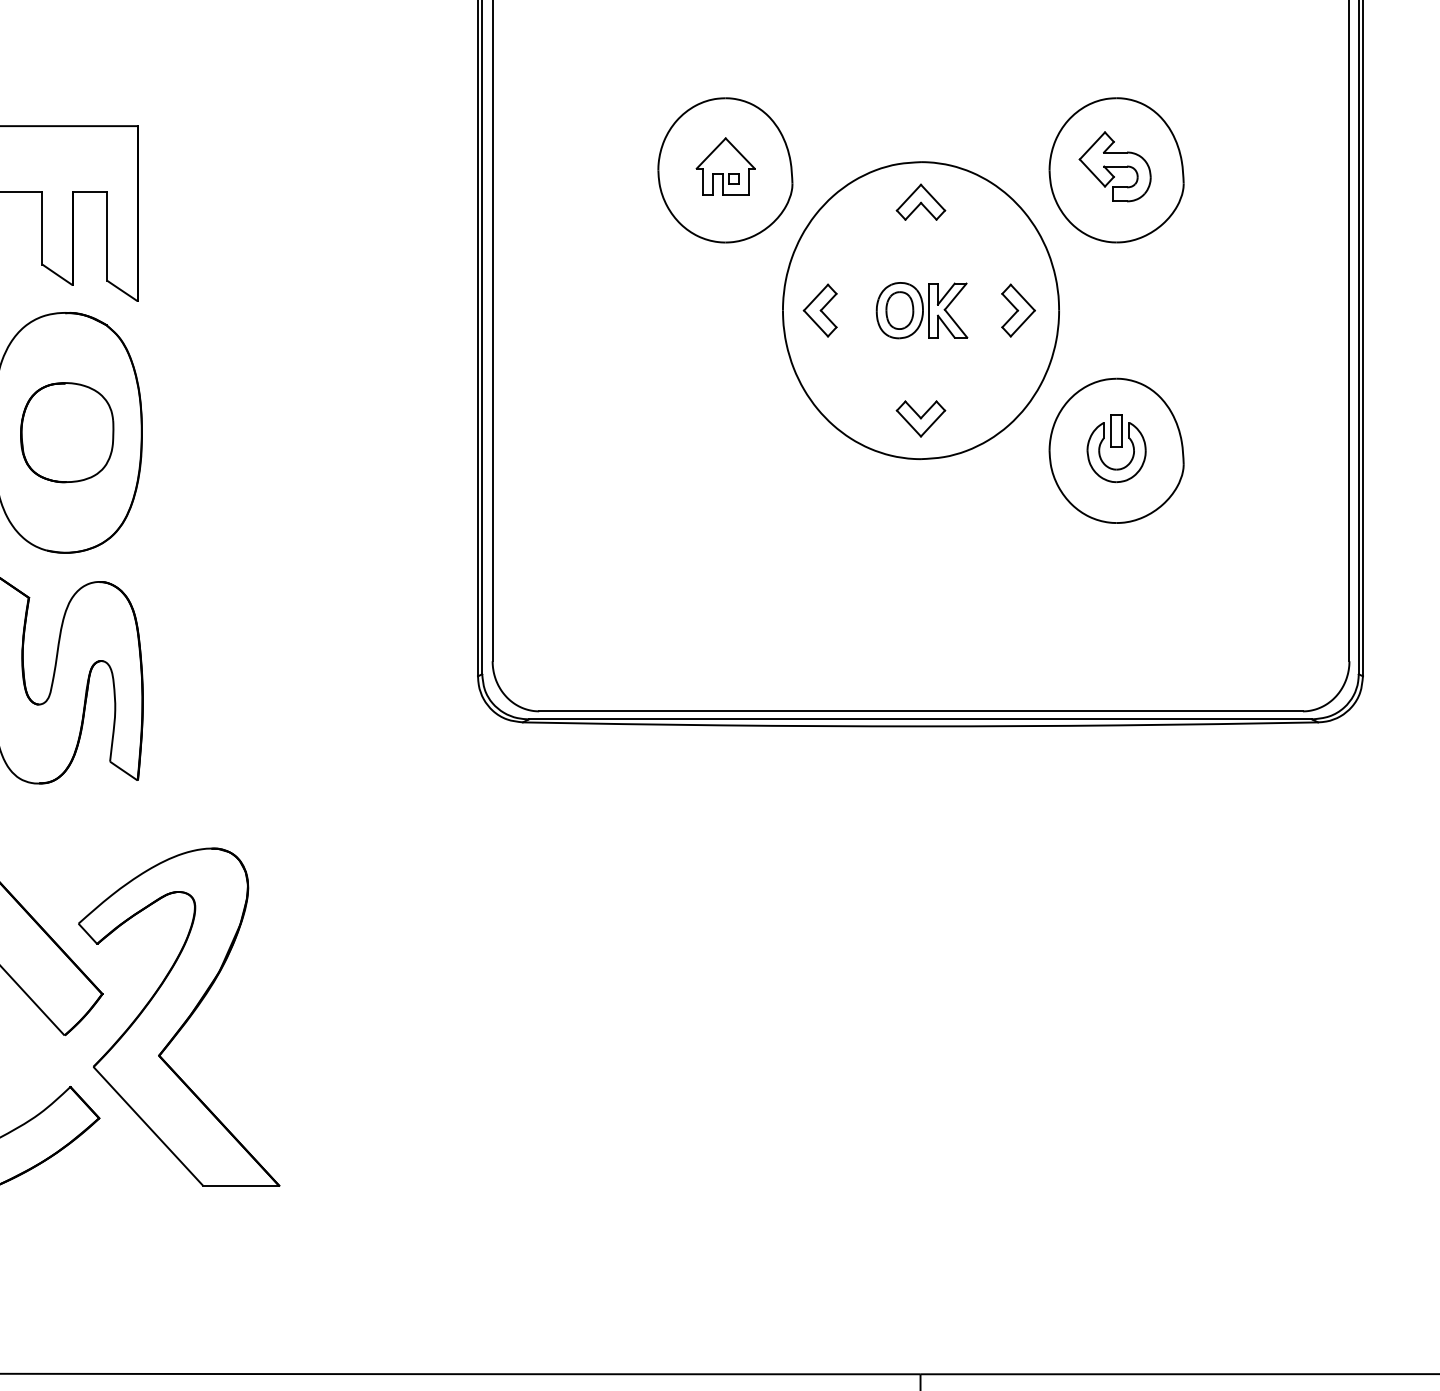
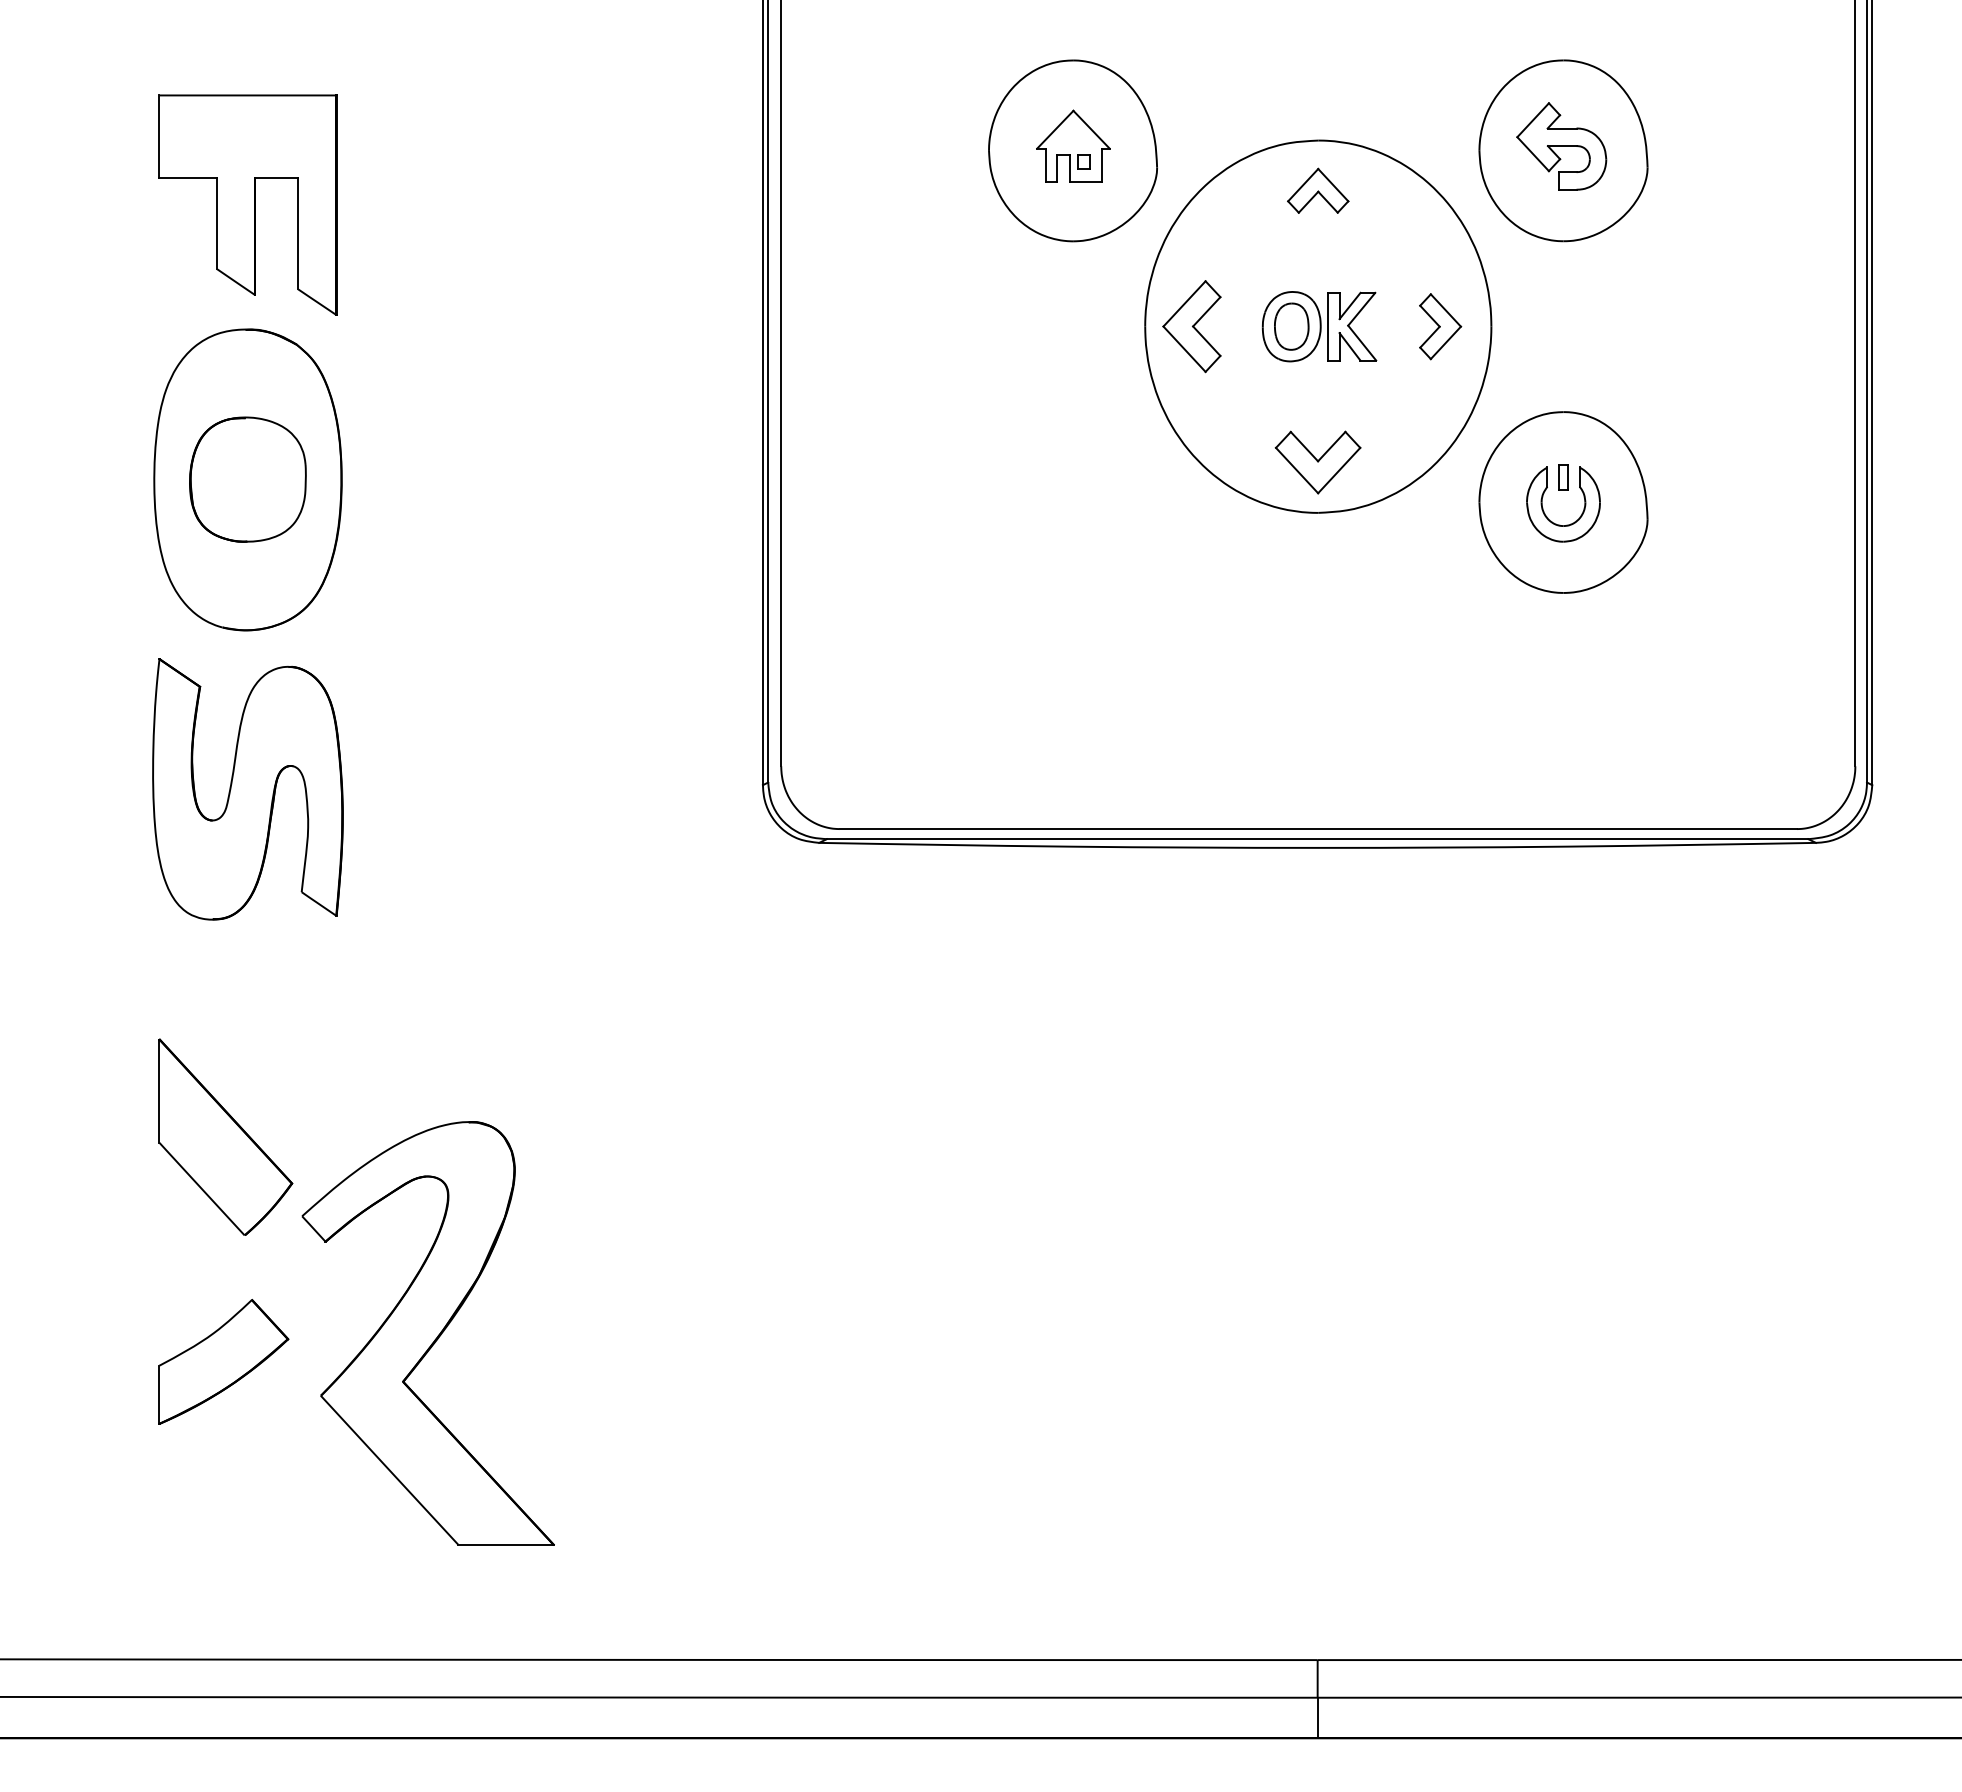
part: (819, 310) -> (1191, 326), size x1.4
part: (921, 418) -> (1318, 462), size x1.4
part: (1116, 430) -> (1563, 477), size x0.6
part: (178, 1017) -> (427, 1333), moved

